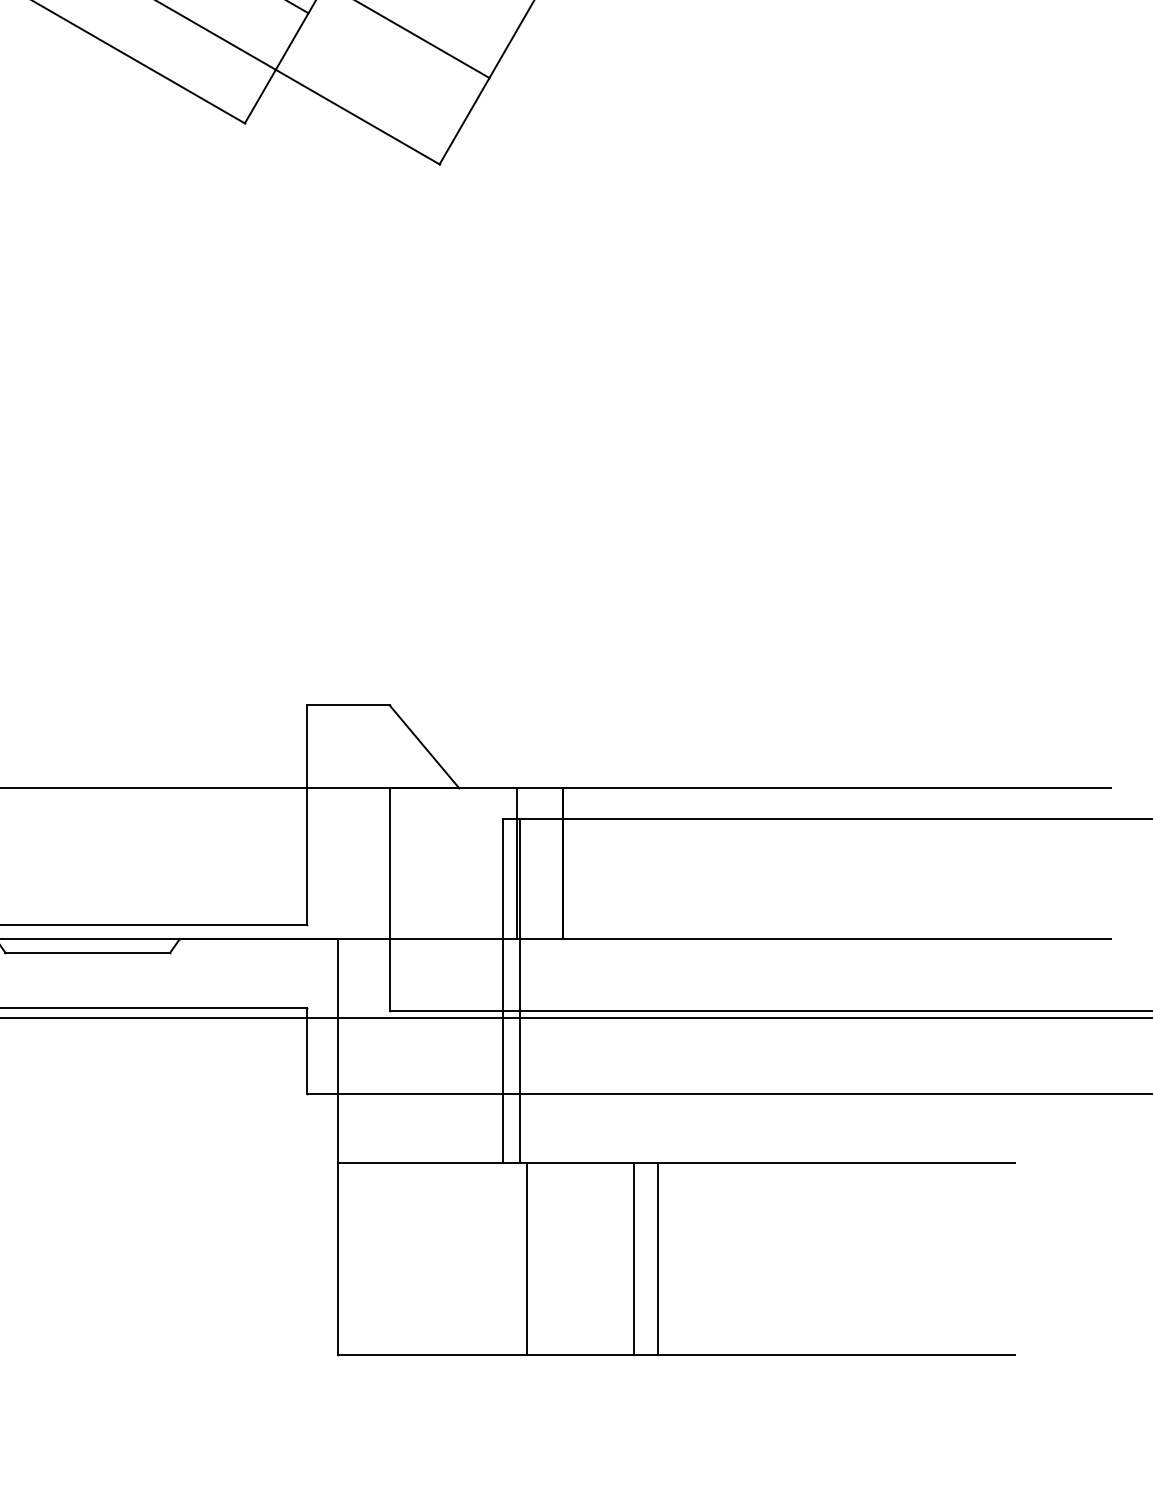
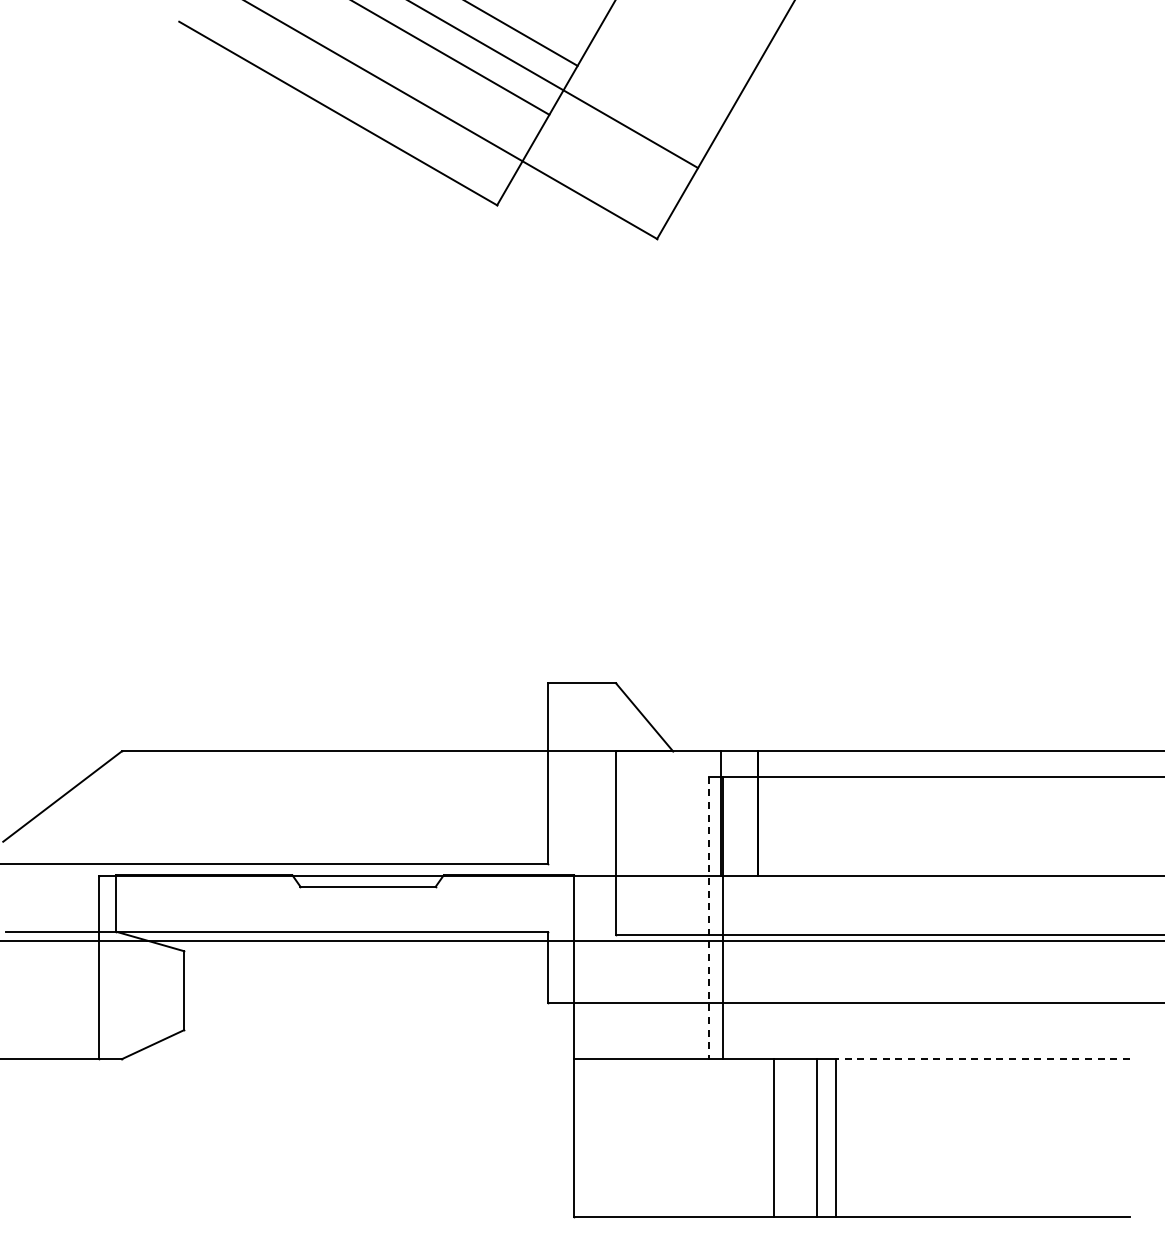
line: (503, 991) -> (709, 918), solid -> dashed
line: (836, 1163) -> (983, 1059), solid -> dashed
line: (527, 1259) -> (774, 1138), moved

